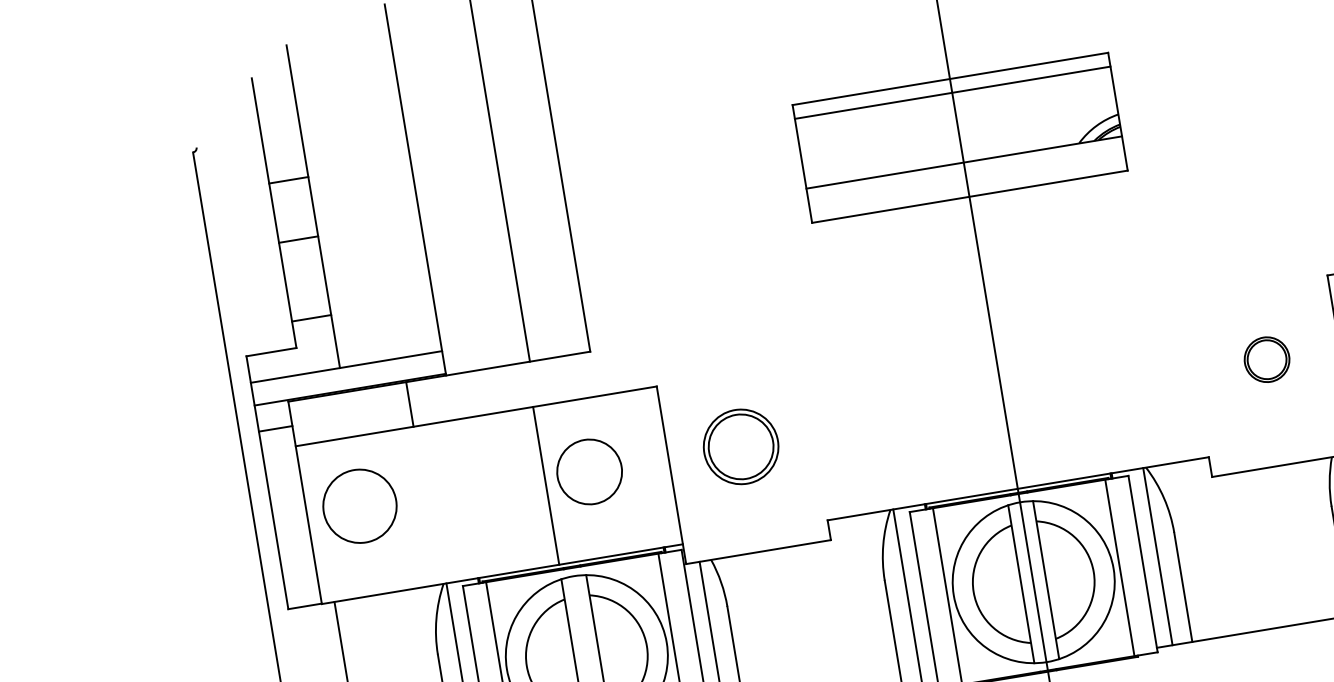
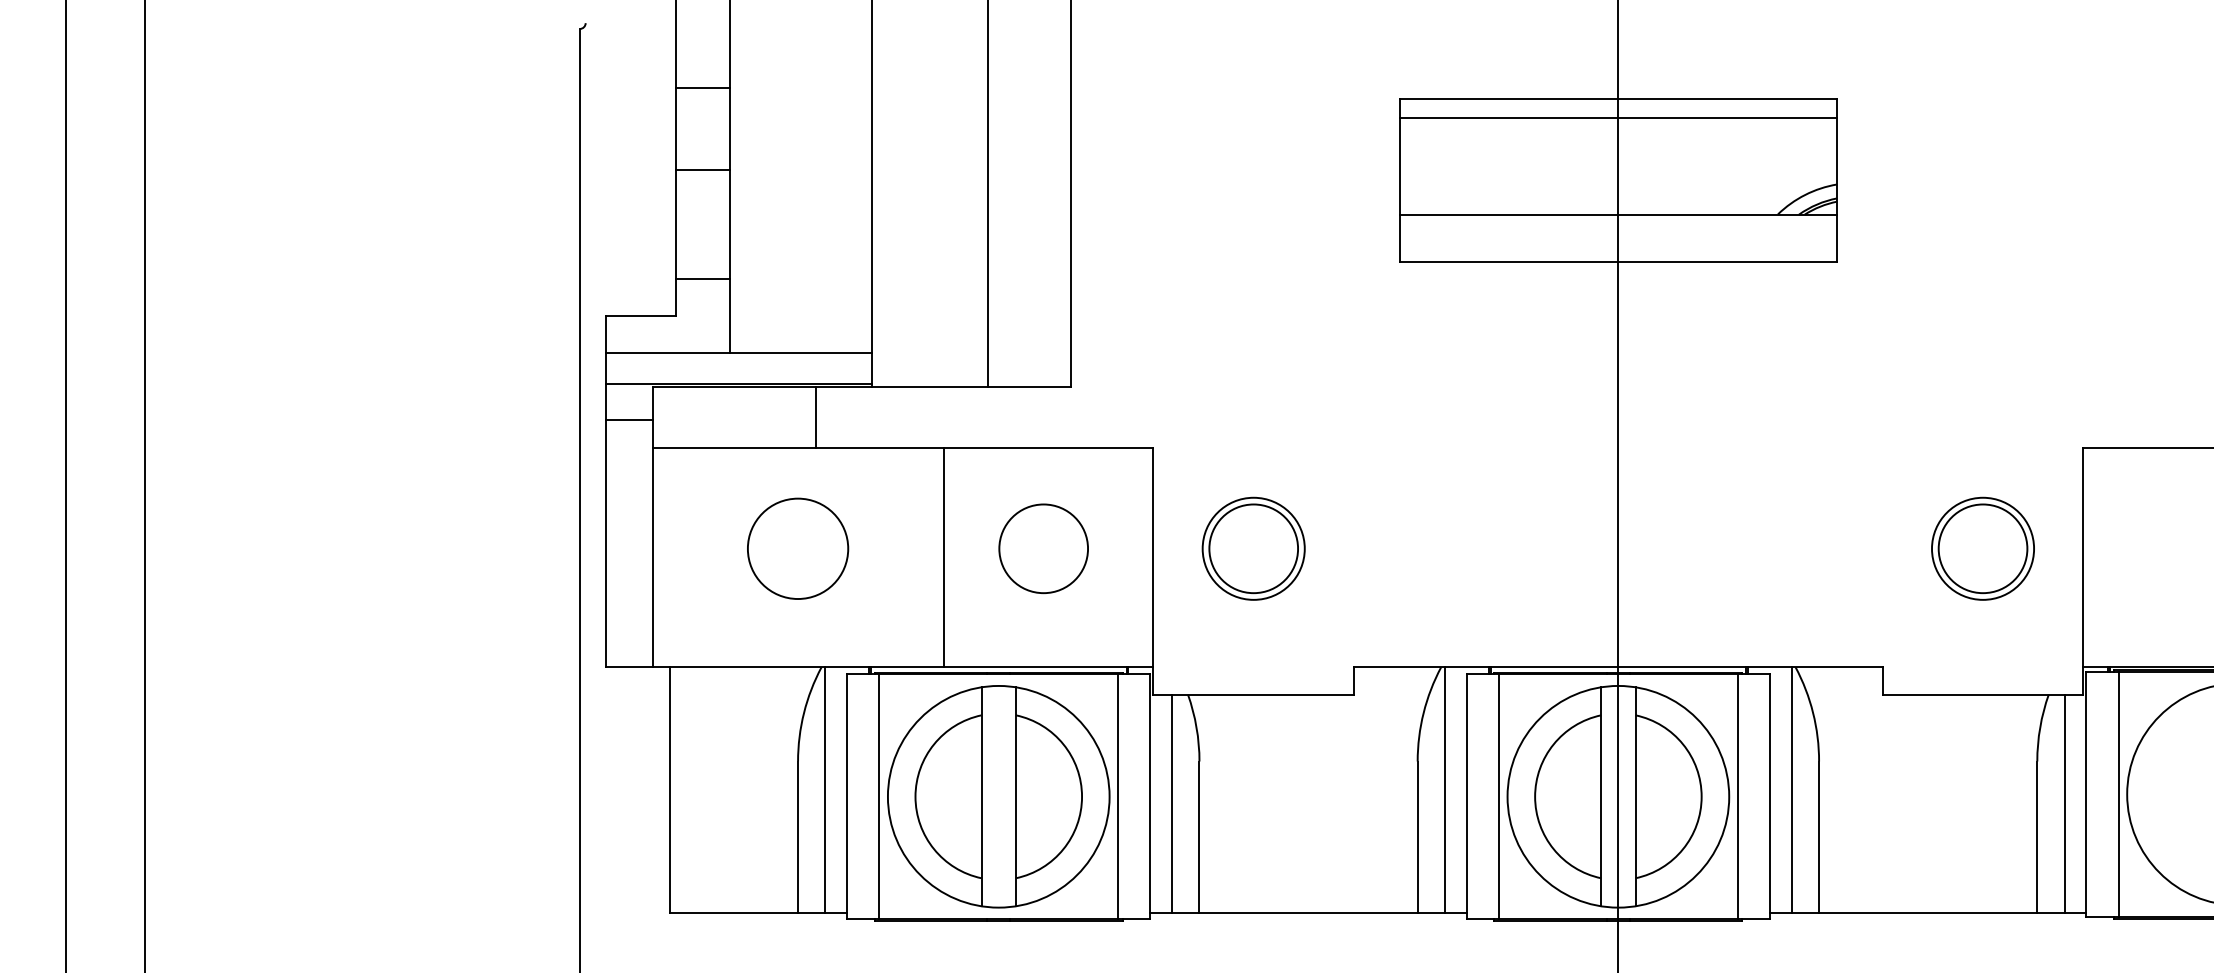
part: (1266, 359) -> (1982, 548), size x1.67
line: (545, 485) -> (943, 557), moved
circle: (360, 506) -> (798, 548), moved

